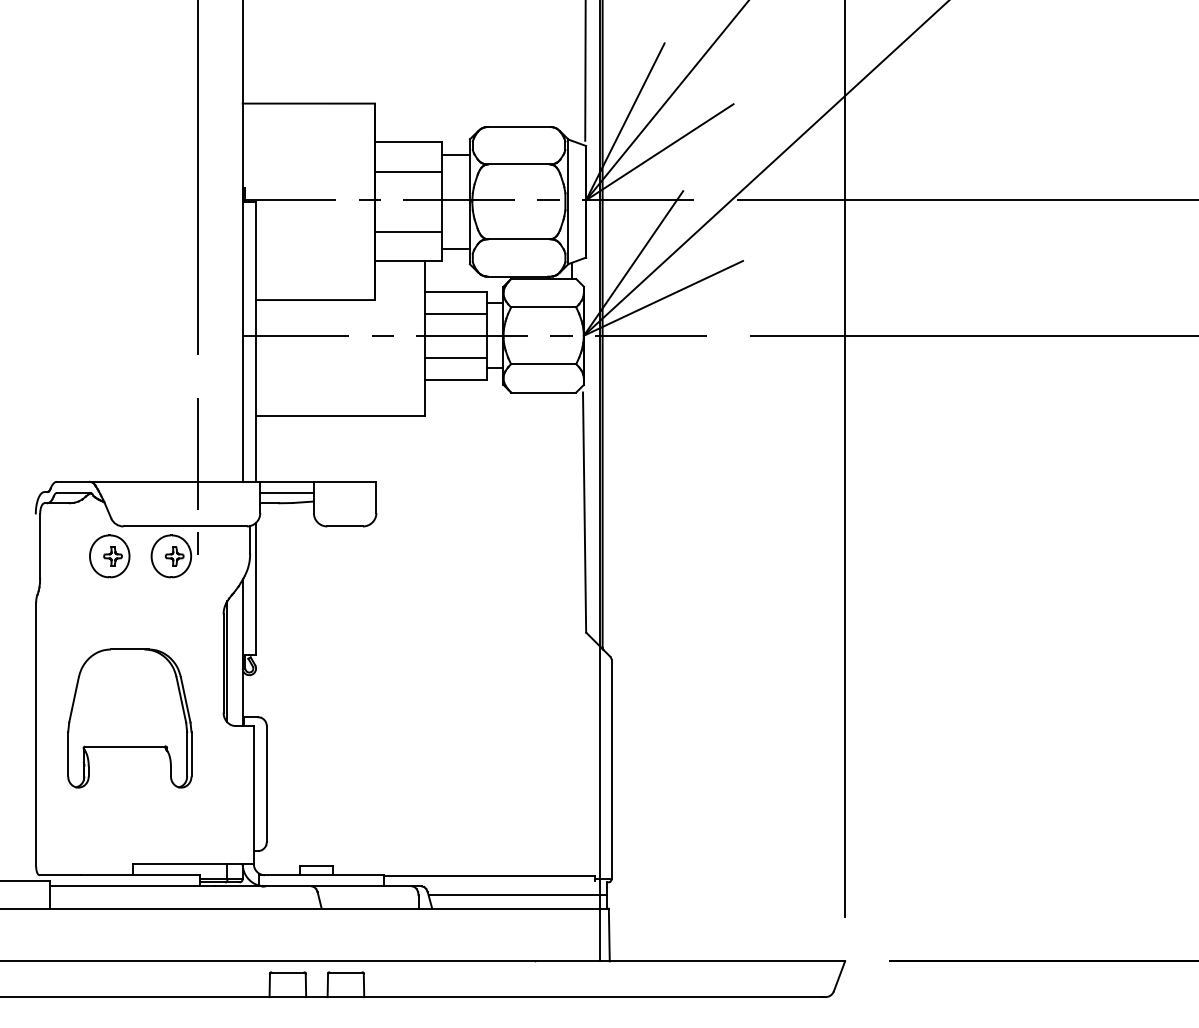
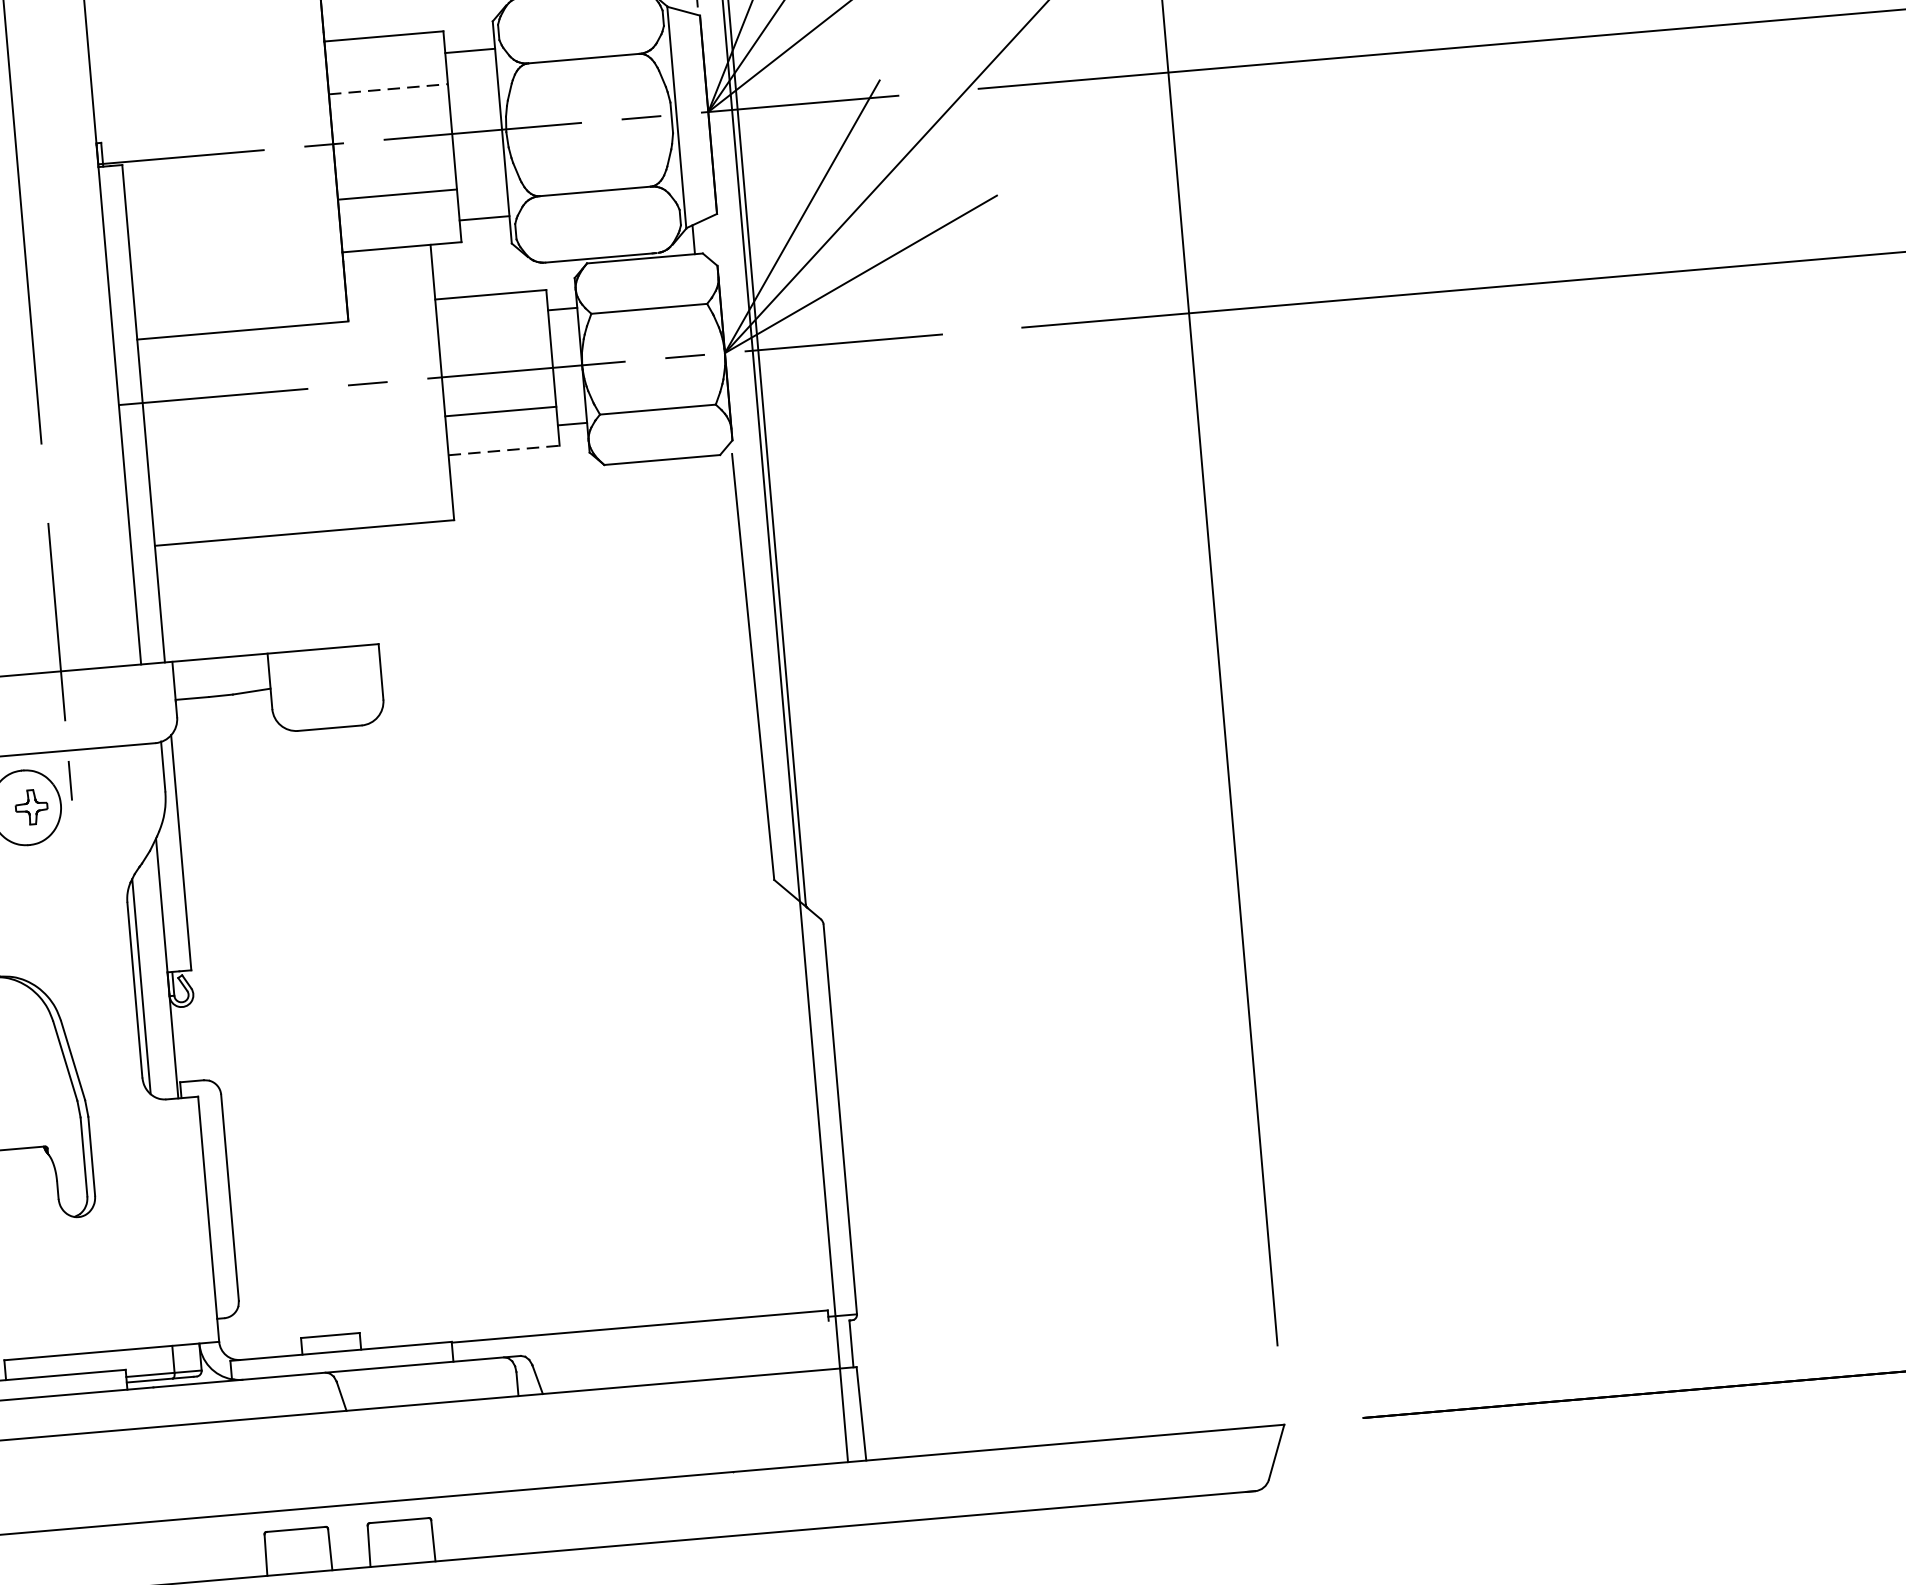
line: (408, 172) -> (388, 89), solid -> dashed
line: (455, 313) -> (493, 333), removed
line: (456, 379) -> (505, 450), solid -> dashed
line: (286, 492) -> (220, 676), removed
line: (517, 895) -> (692, 1357), removed

